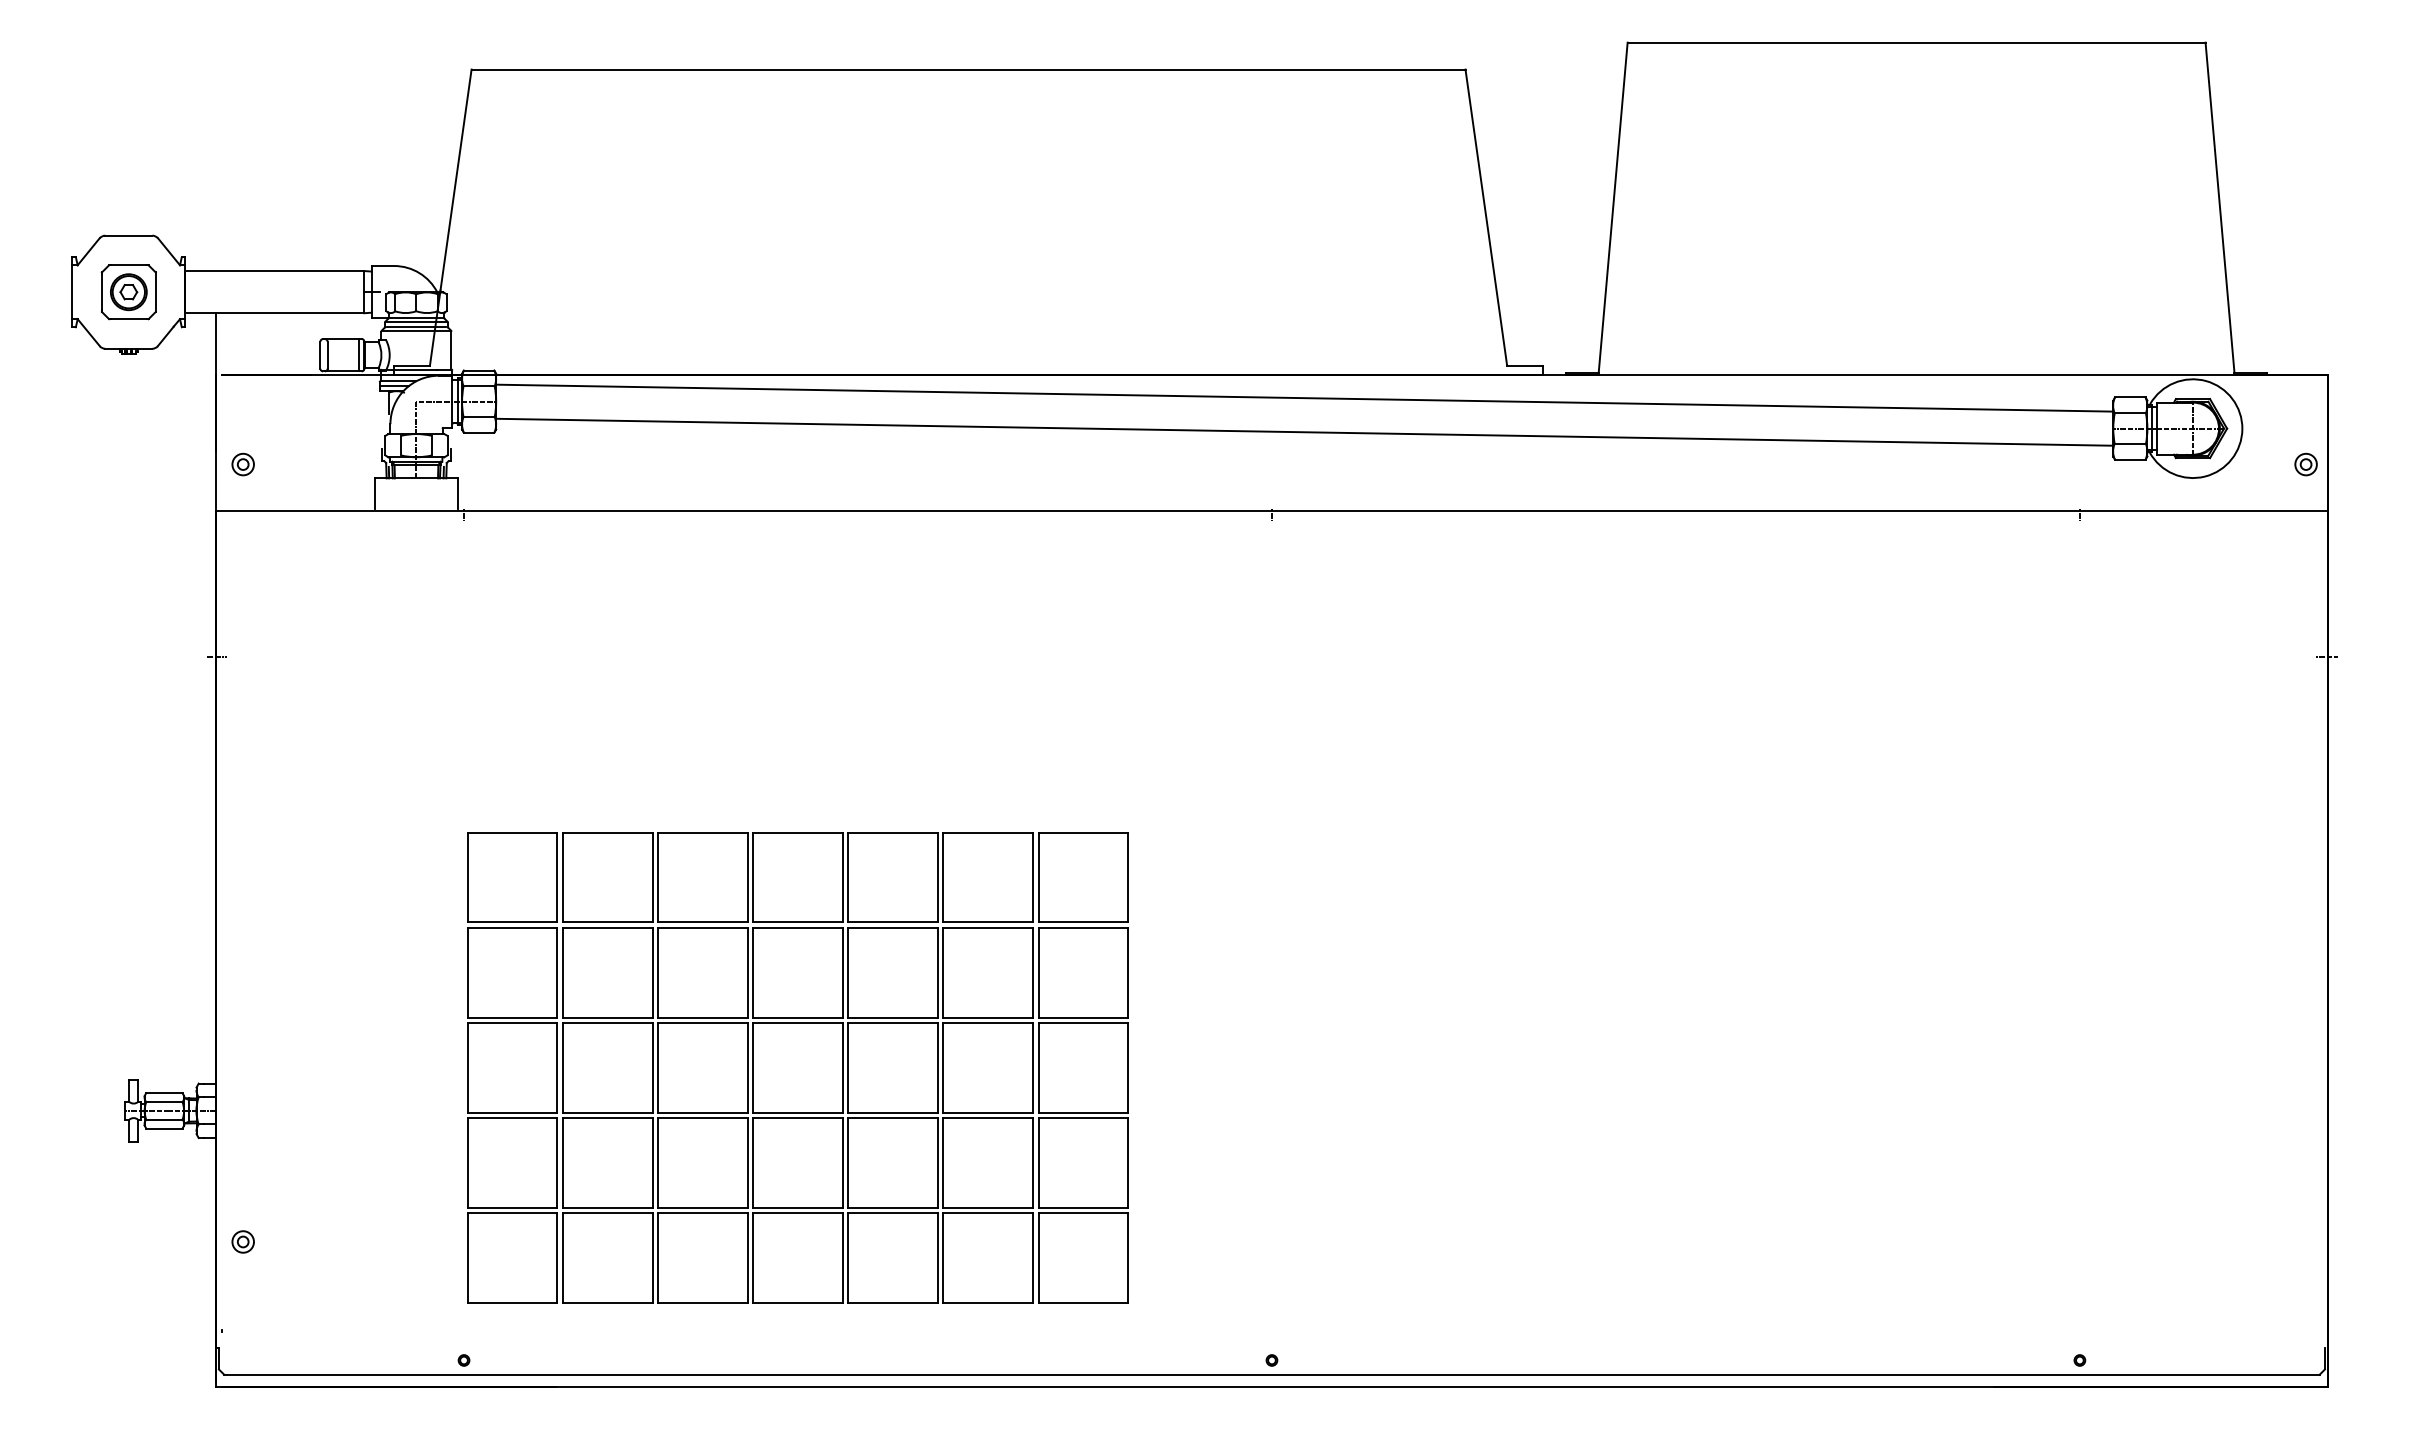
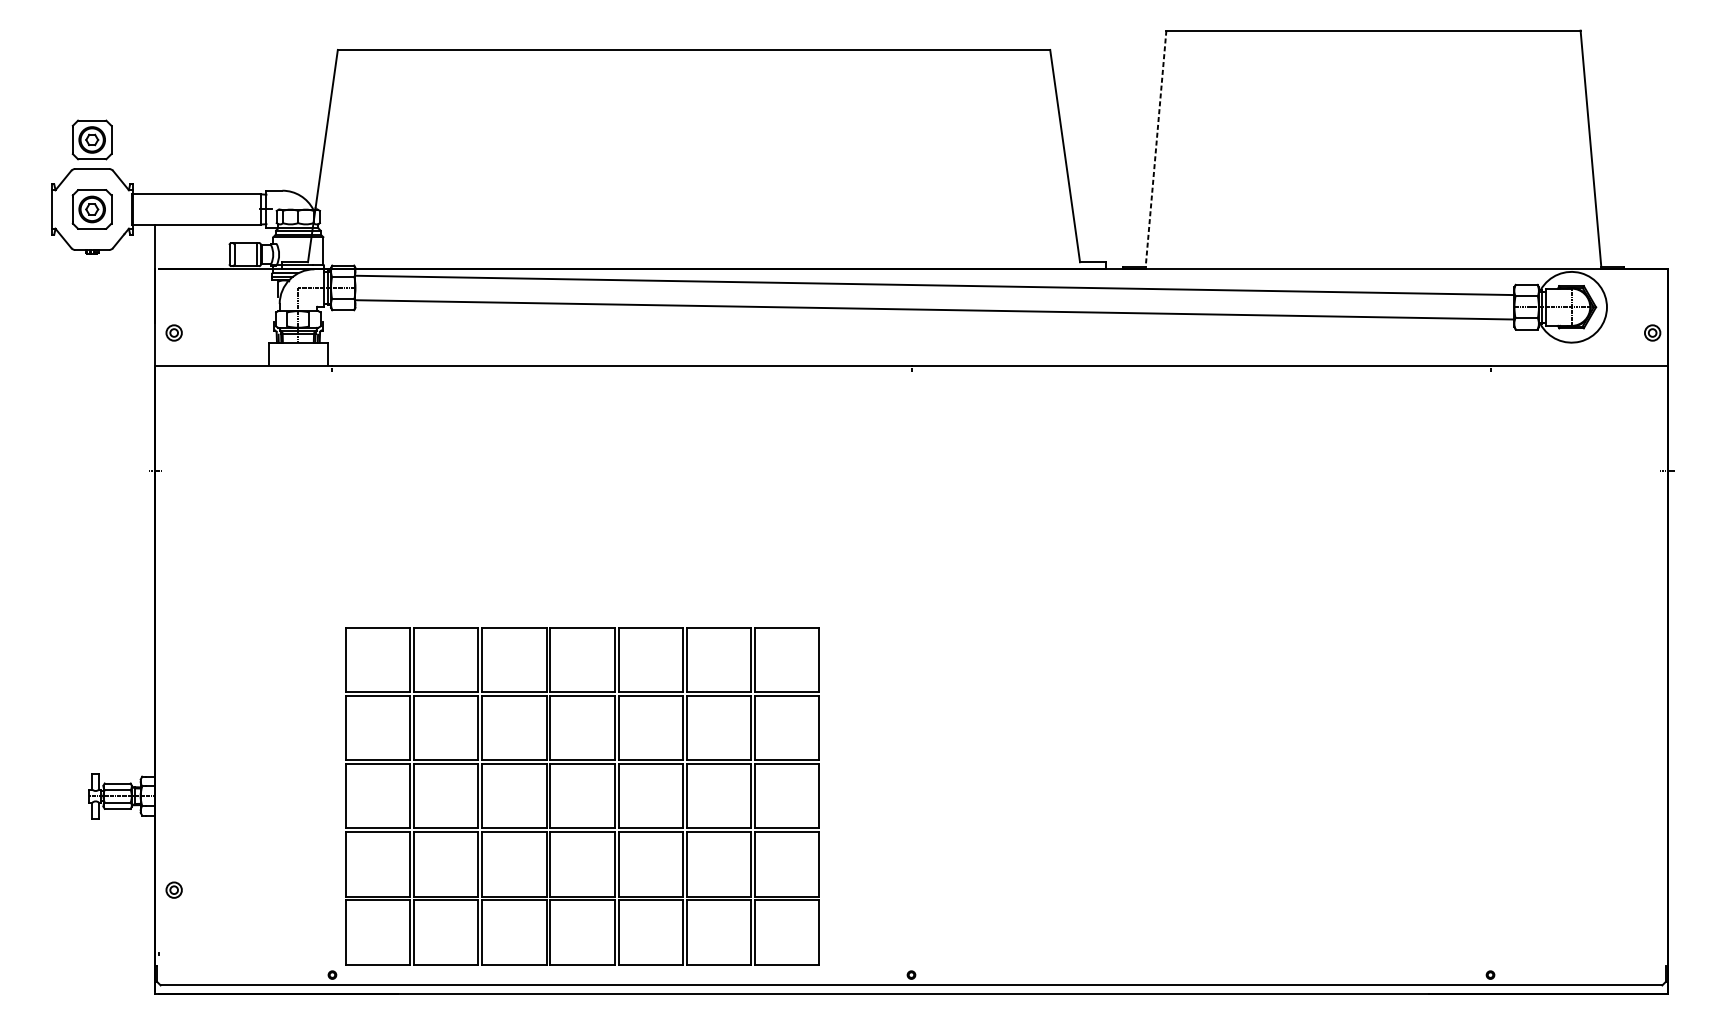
part: (128, 195) -> (91, 140), added
line: (1613, 207) -> (1156, 148), solid -> dashed
part: (797, 1067) -> (582, 795), moved

